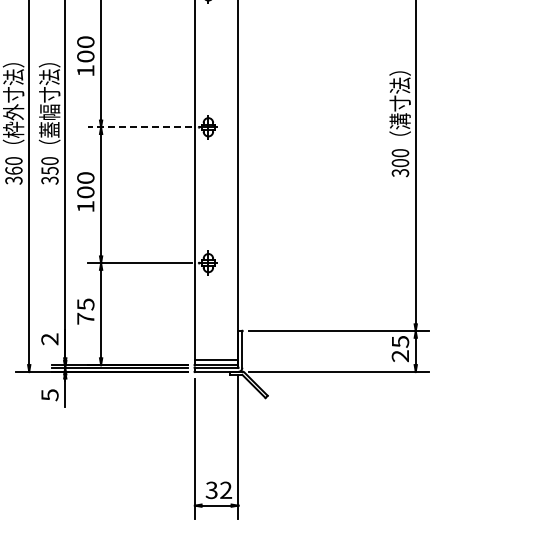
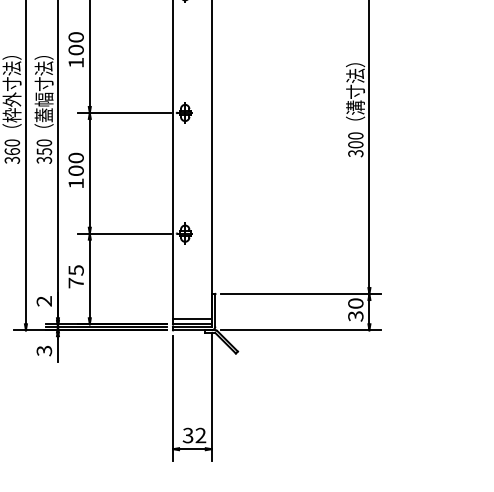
line: (139, 127) -> (123, 113), dashed -> solid
text: (400, 348) -> (355, 309), 25 -> 30
text: (49, 394) -> (43, 350), 5 -> 3

